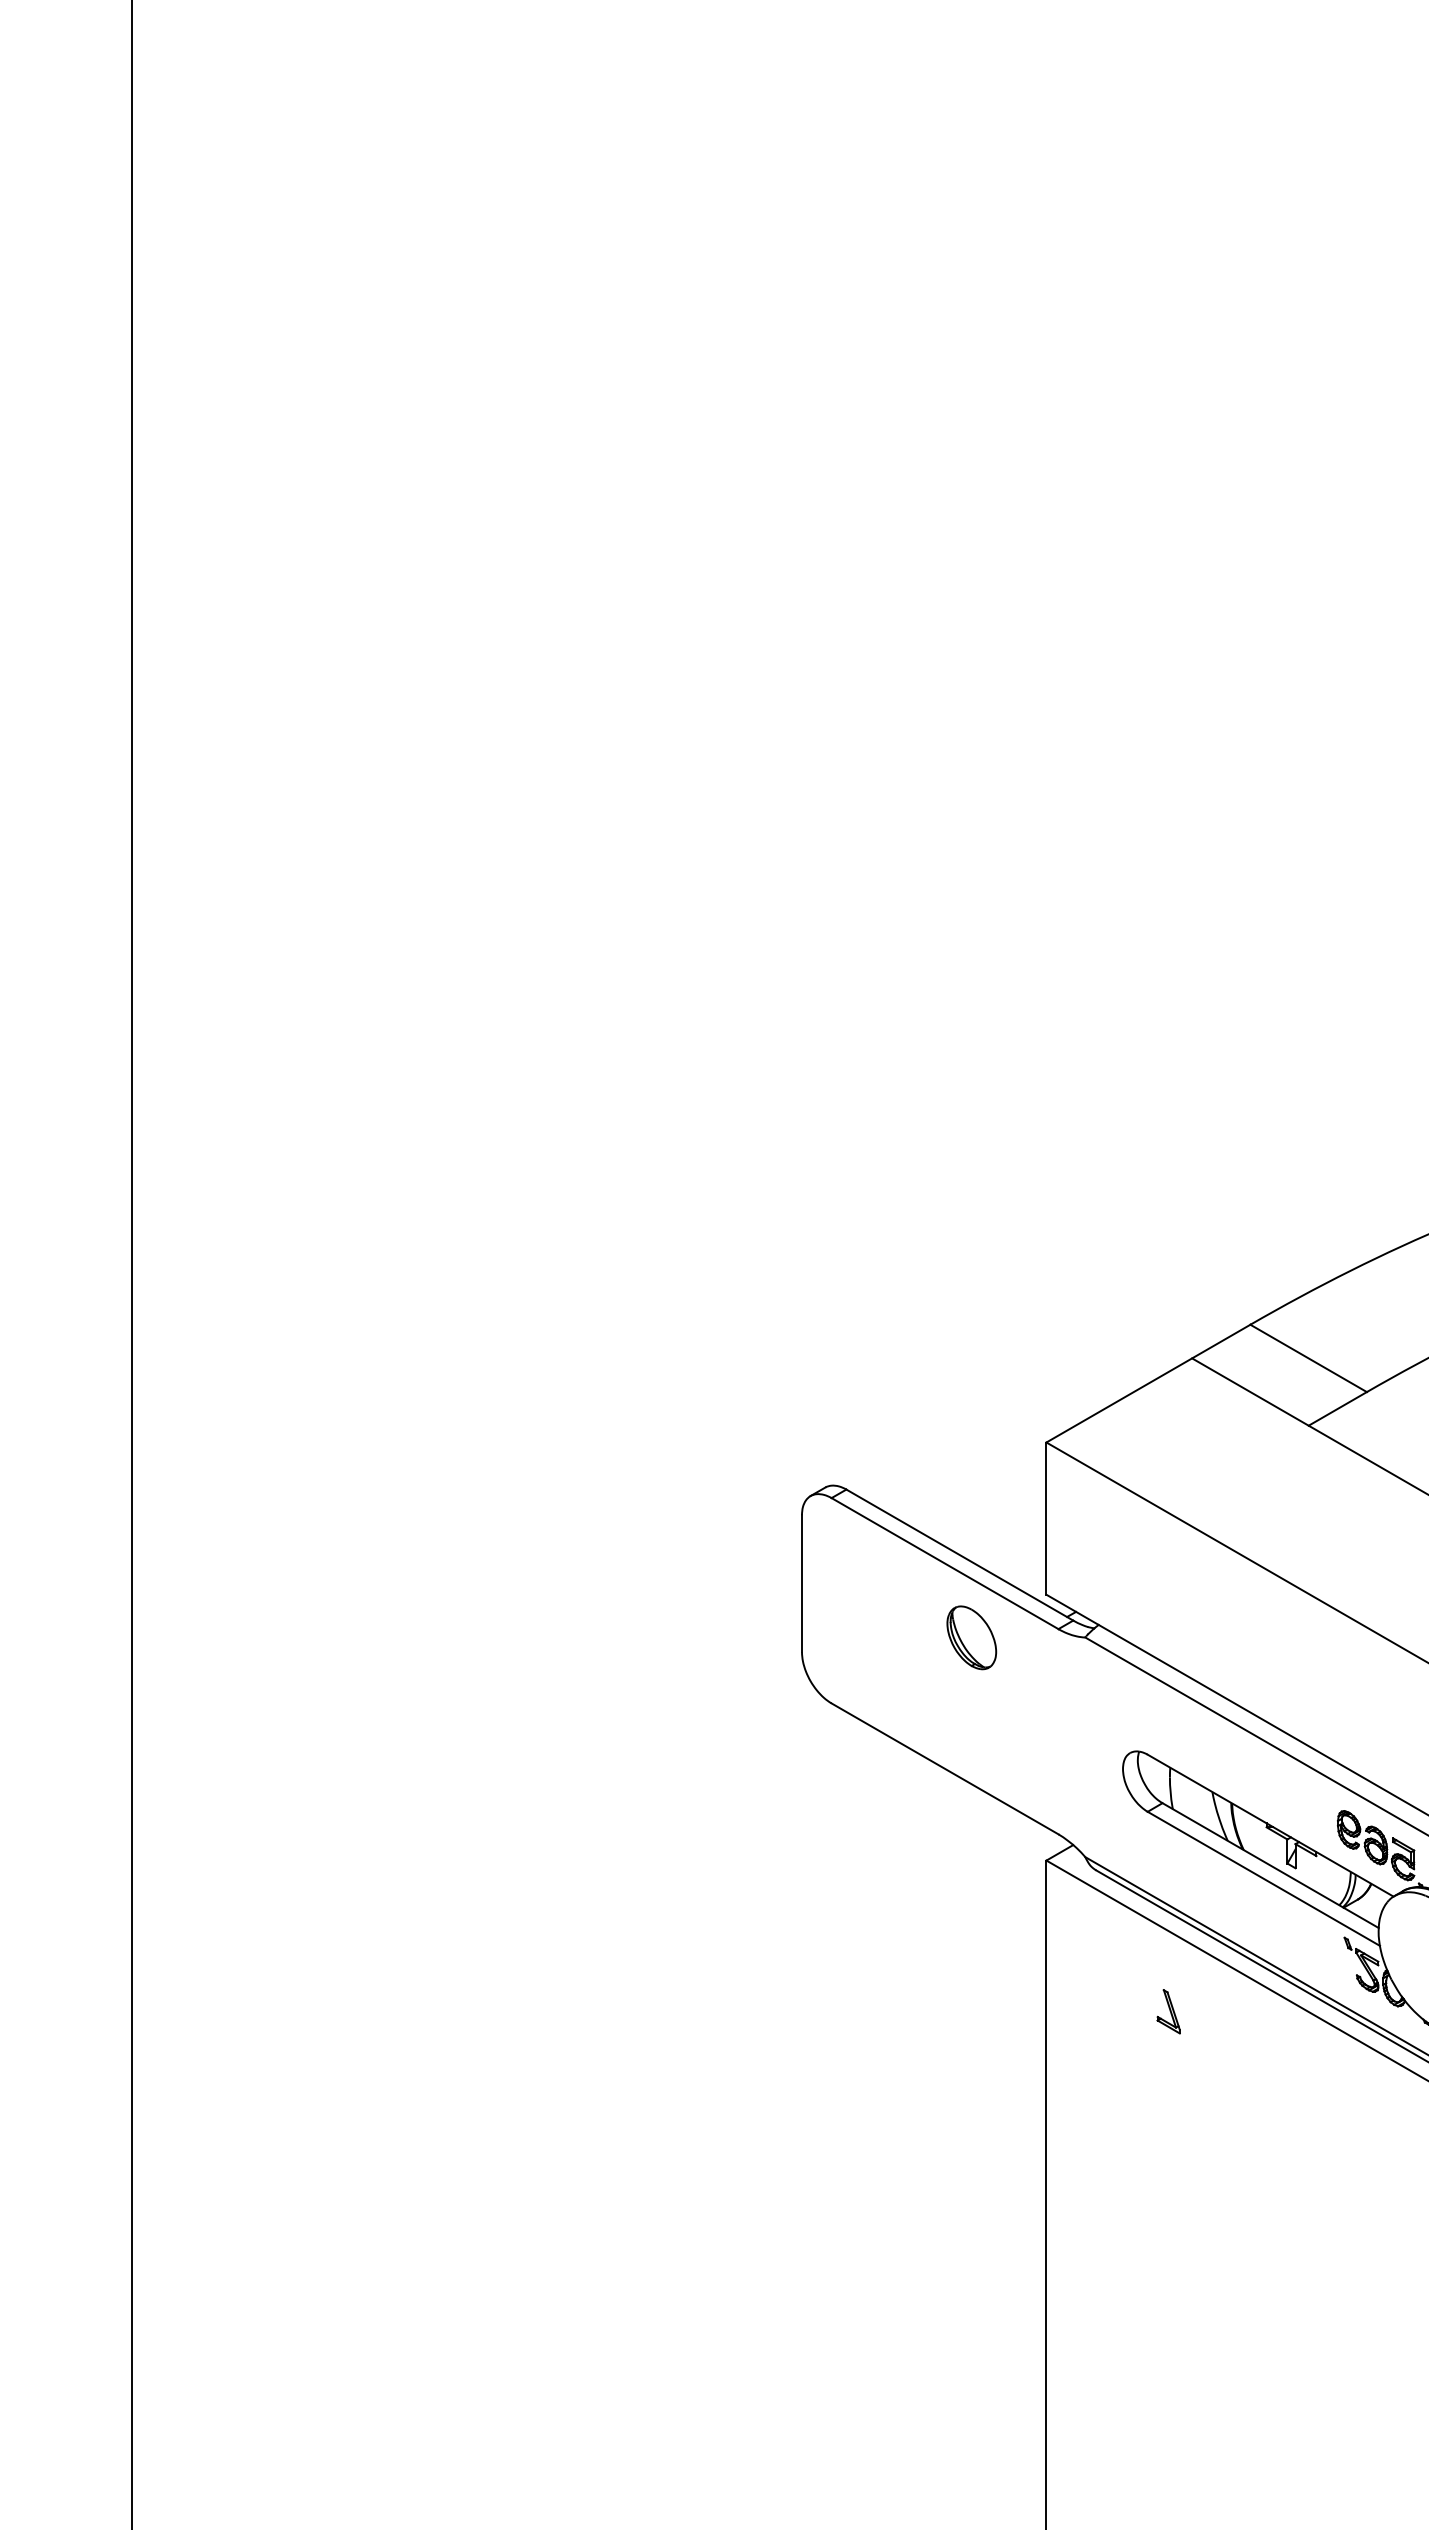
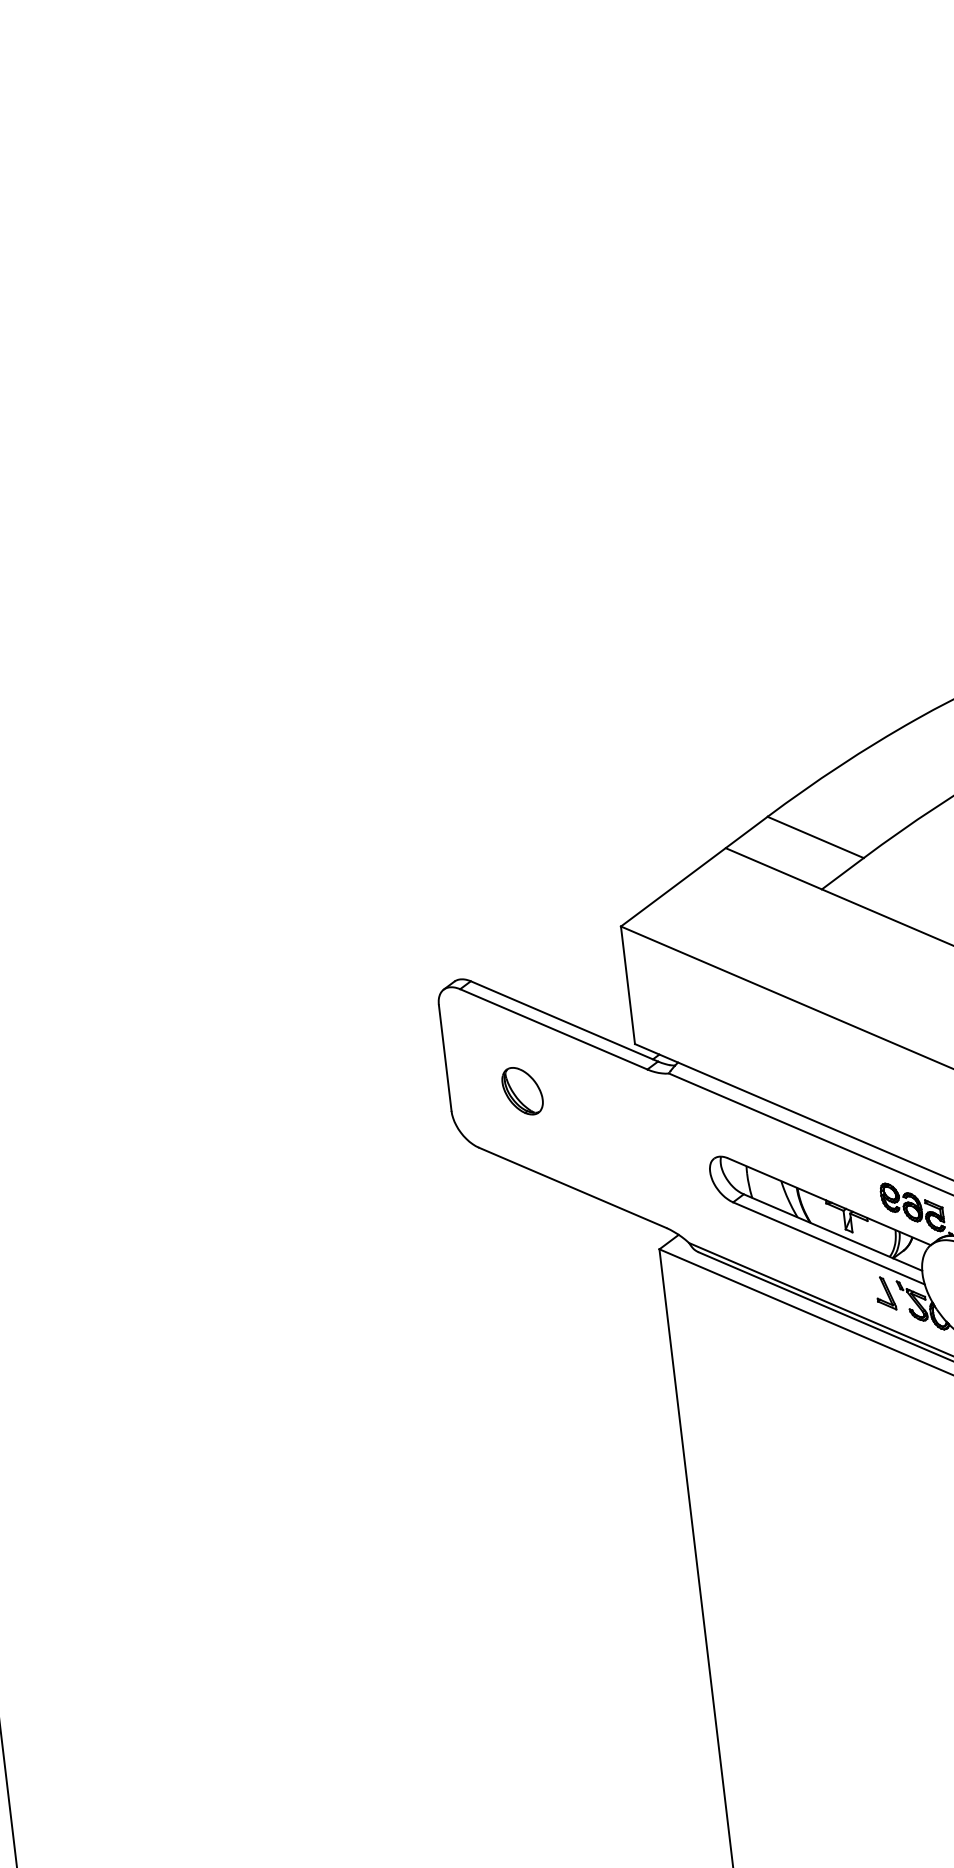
part: (971, 1637) -> (522, 1090), moved
part: (1168, 2011) -> (885, 1293), moved

